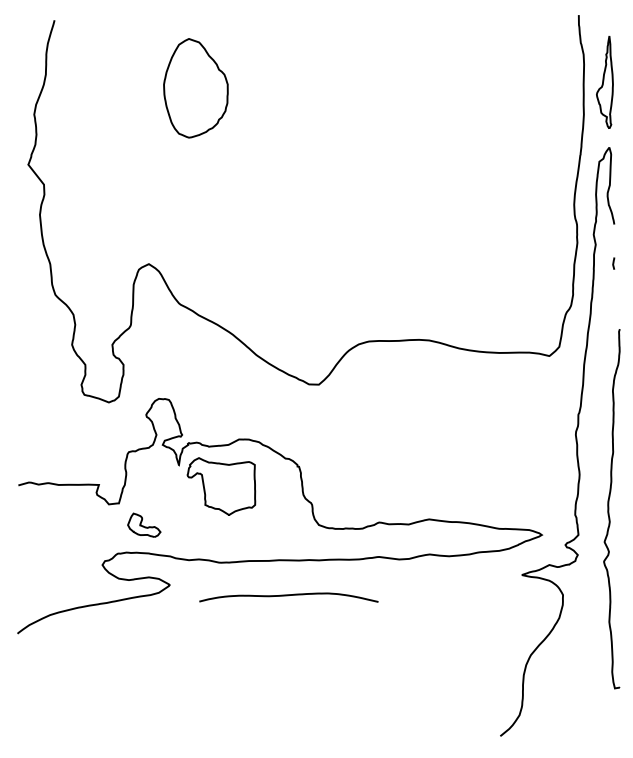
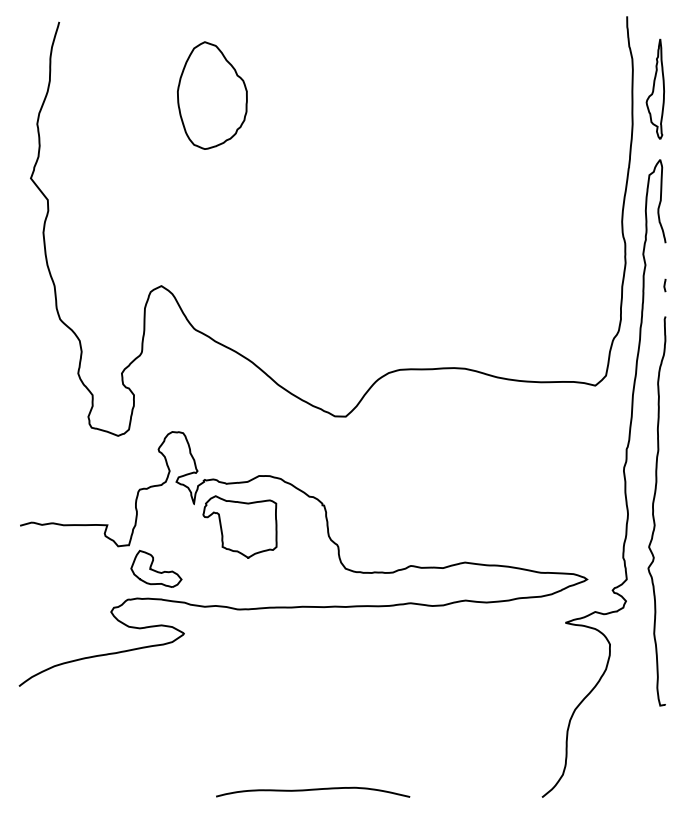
curve: (608, 509) -> (653, 511), moved
part: (144, 524) -> (156, 568), size x1.43
curve: (289, 595) -> (313, 790), moved

